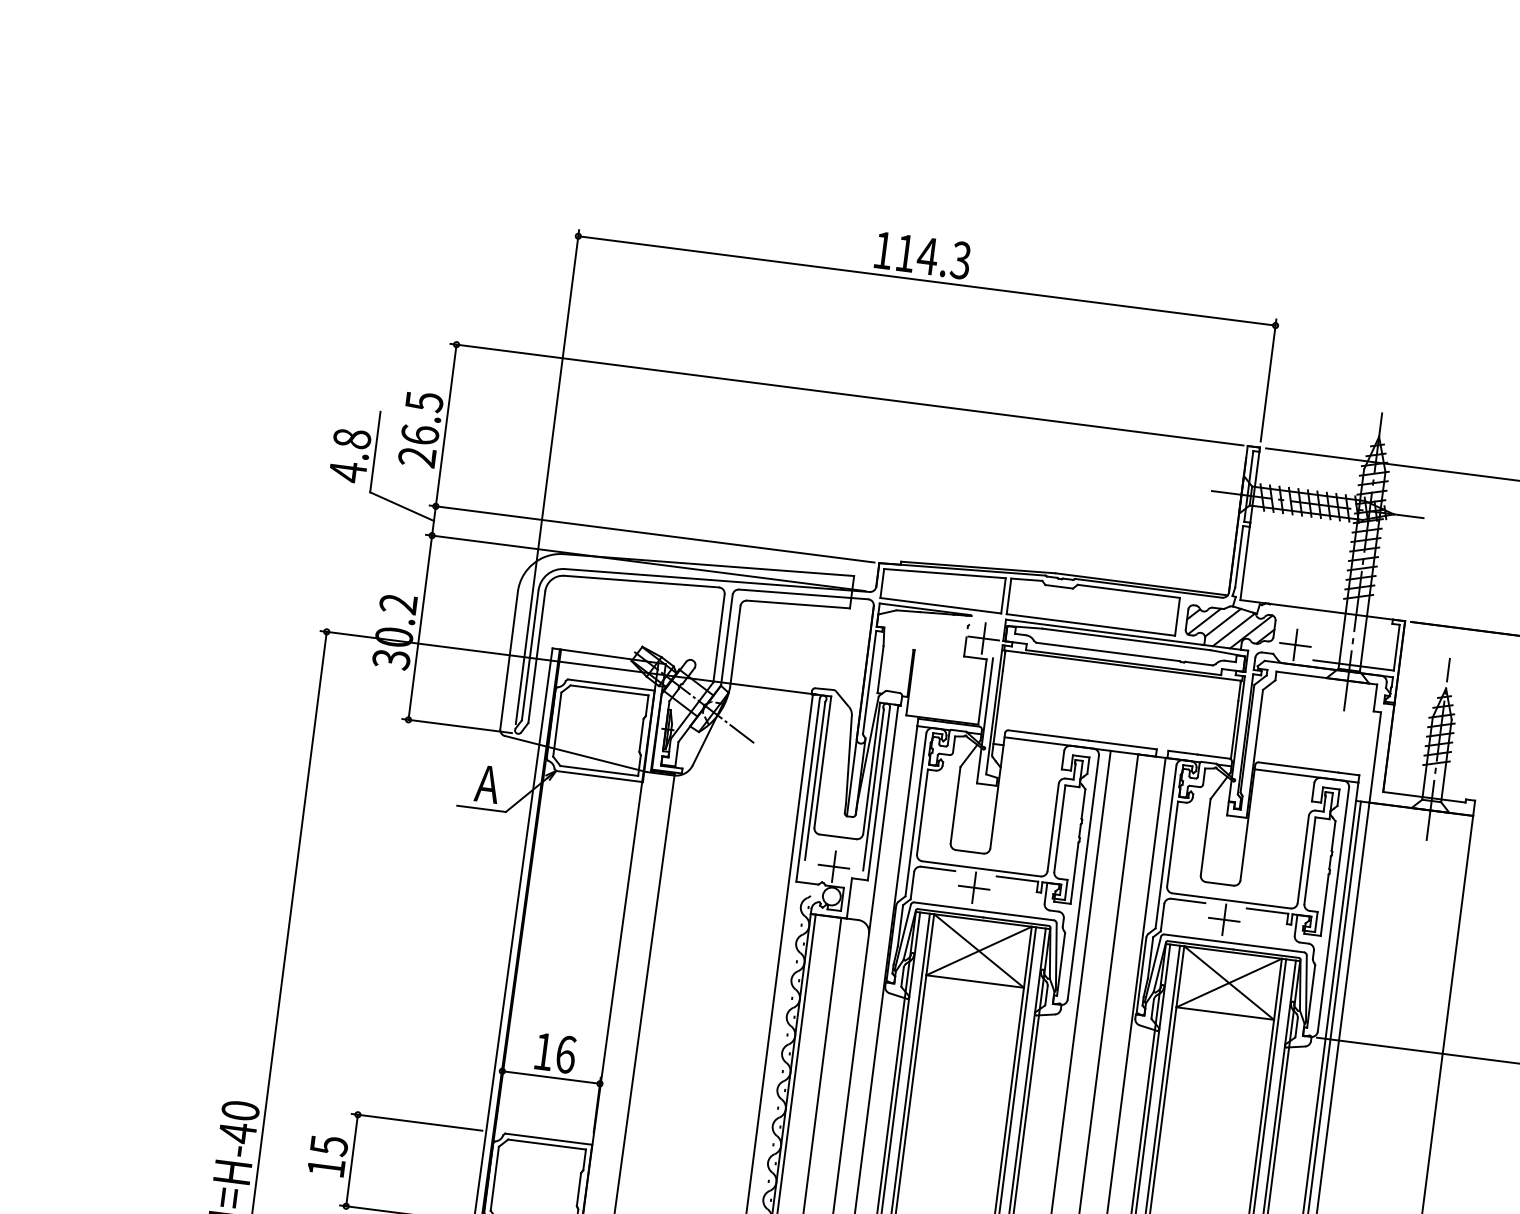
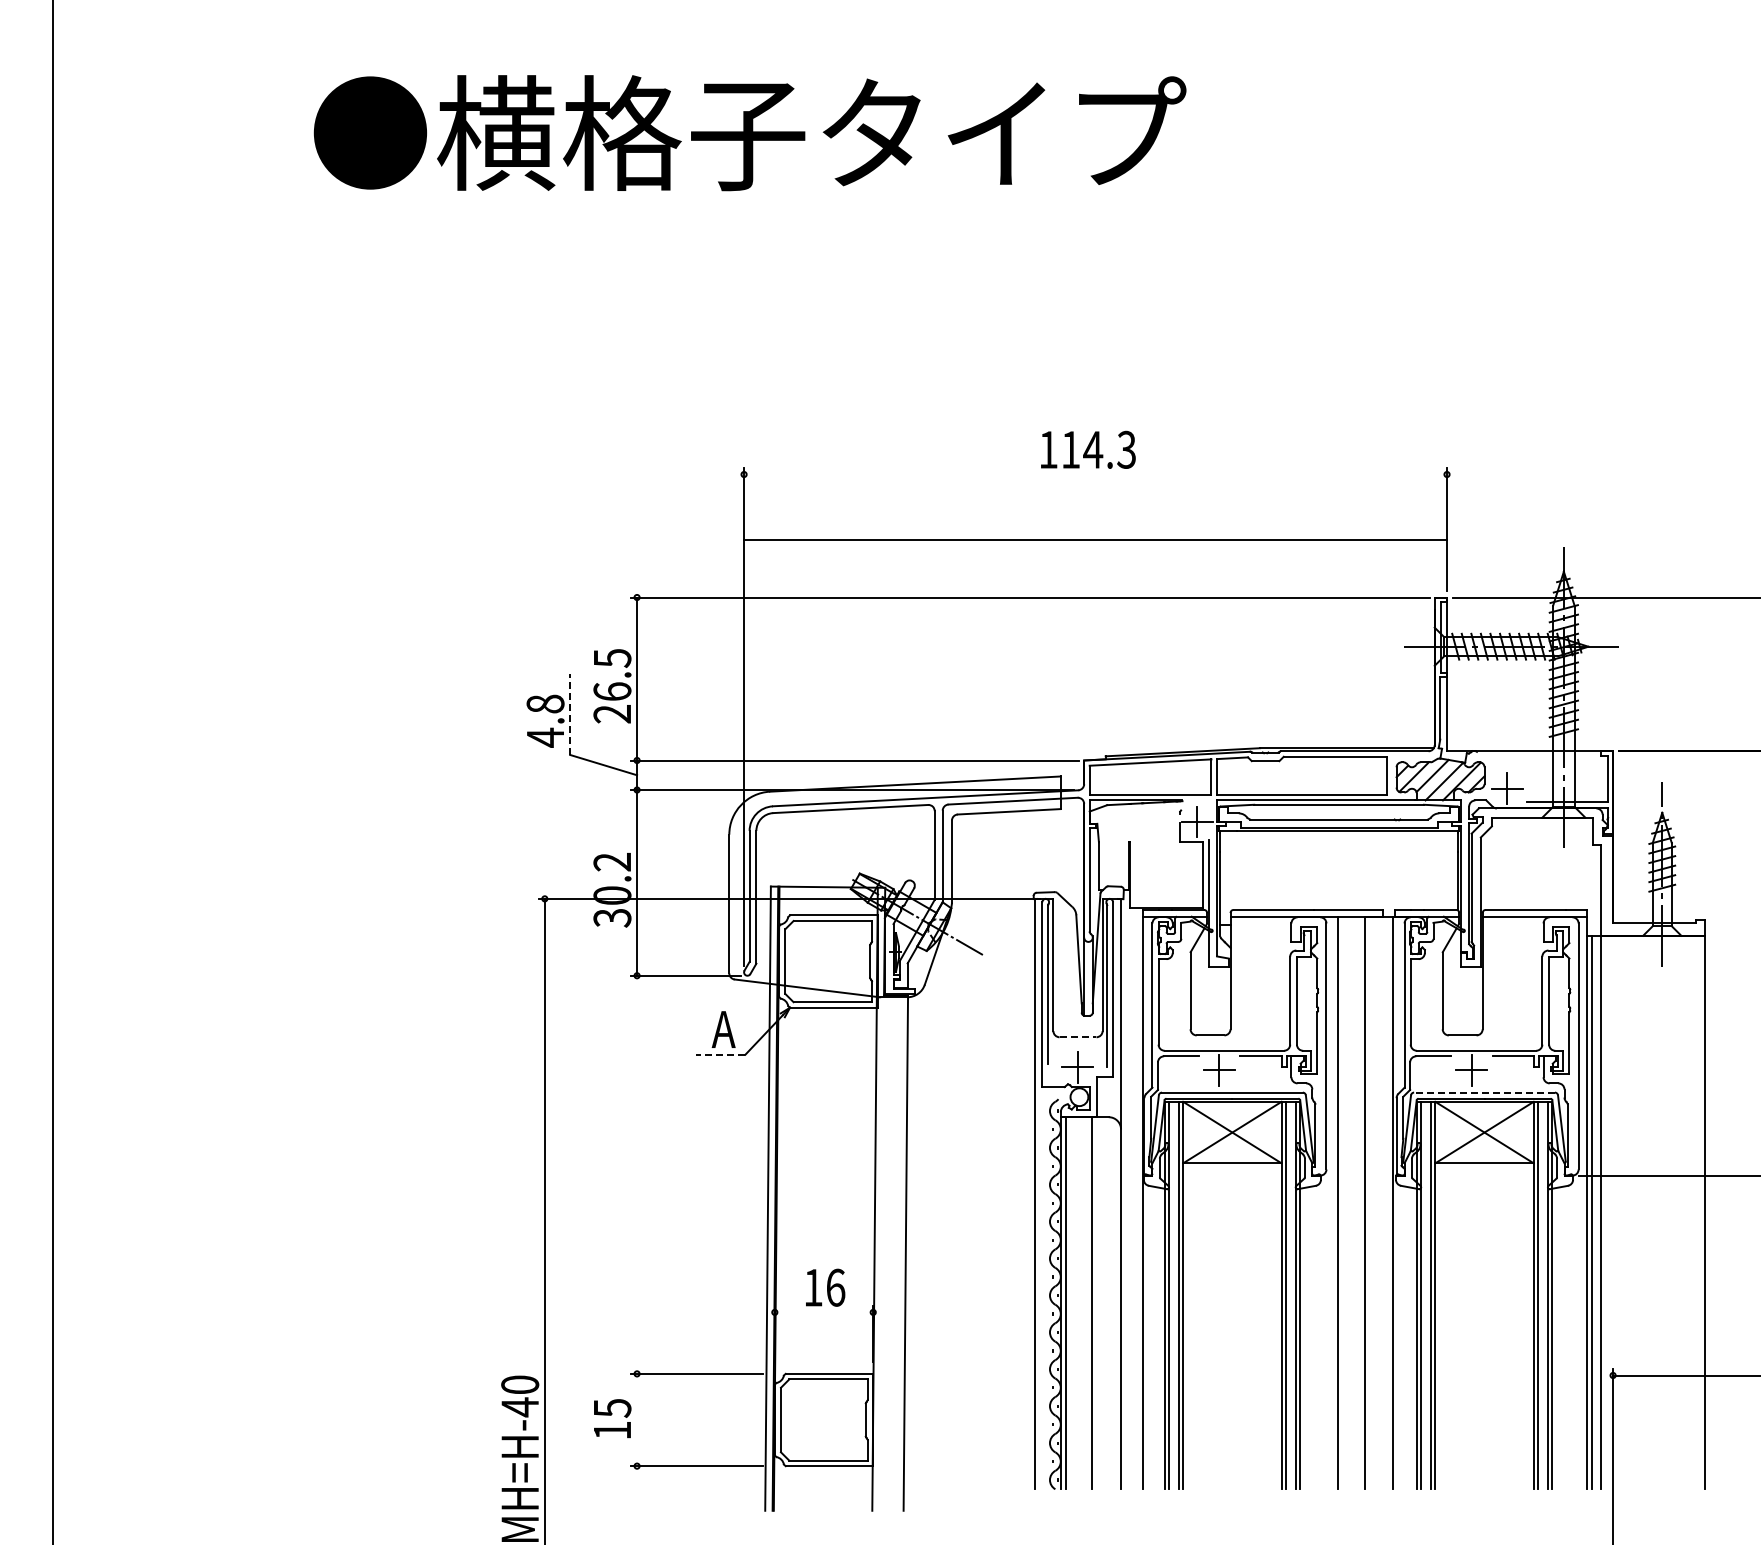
line: (926, 280) -> (1095, 539), moved
line: (375, 452) -> (570, 714), solid -> dashed
line: (481, 808) -> (720, 1054), solid -> dashed
line: (838, 837) -> (1078, 1037), solid -> dashed
line: (1234, 943) -> (1484, 1092), solid -> dashed
line: (550, 1077) -> (823, 1312), removed
line: (352, 1160) -> (637, 1419), removed

